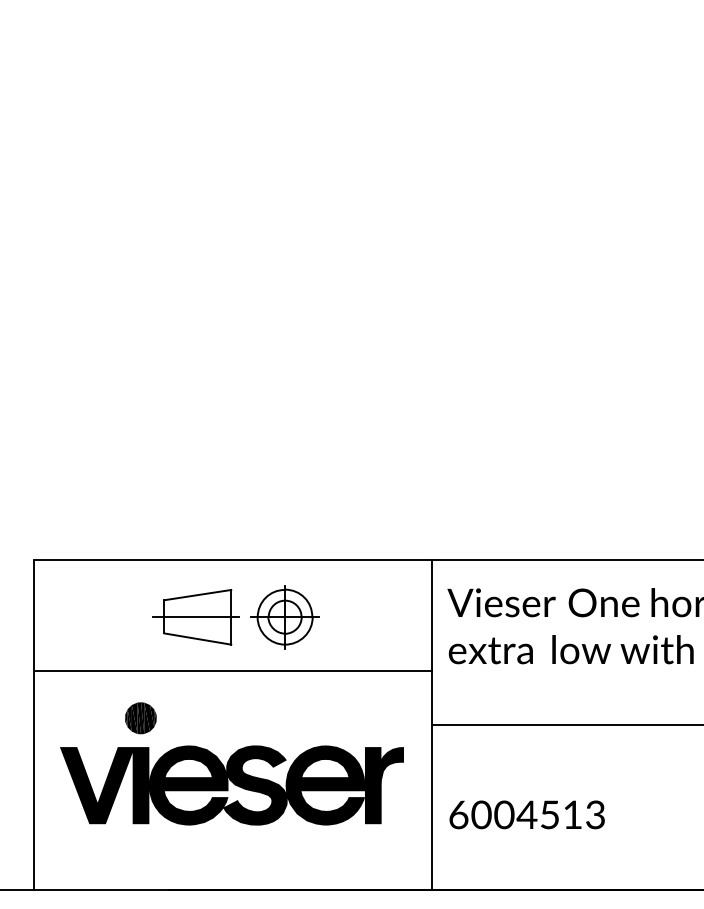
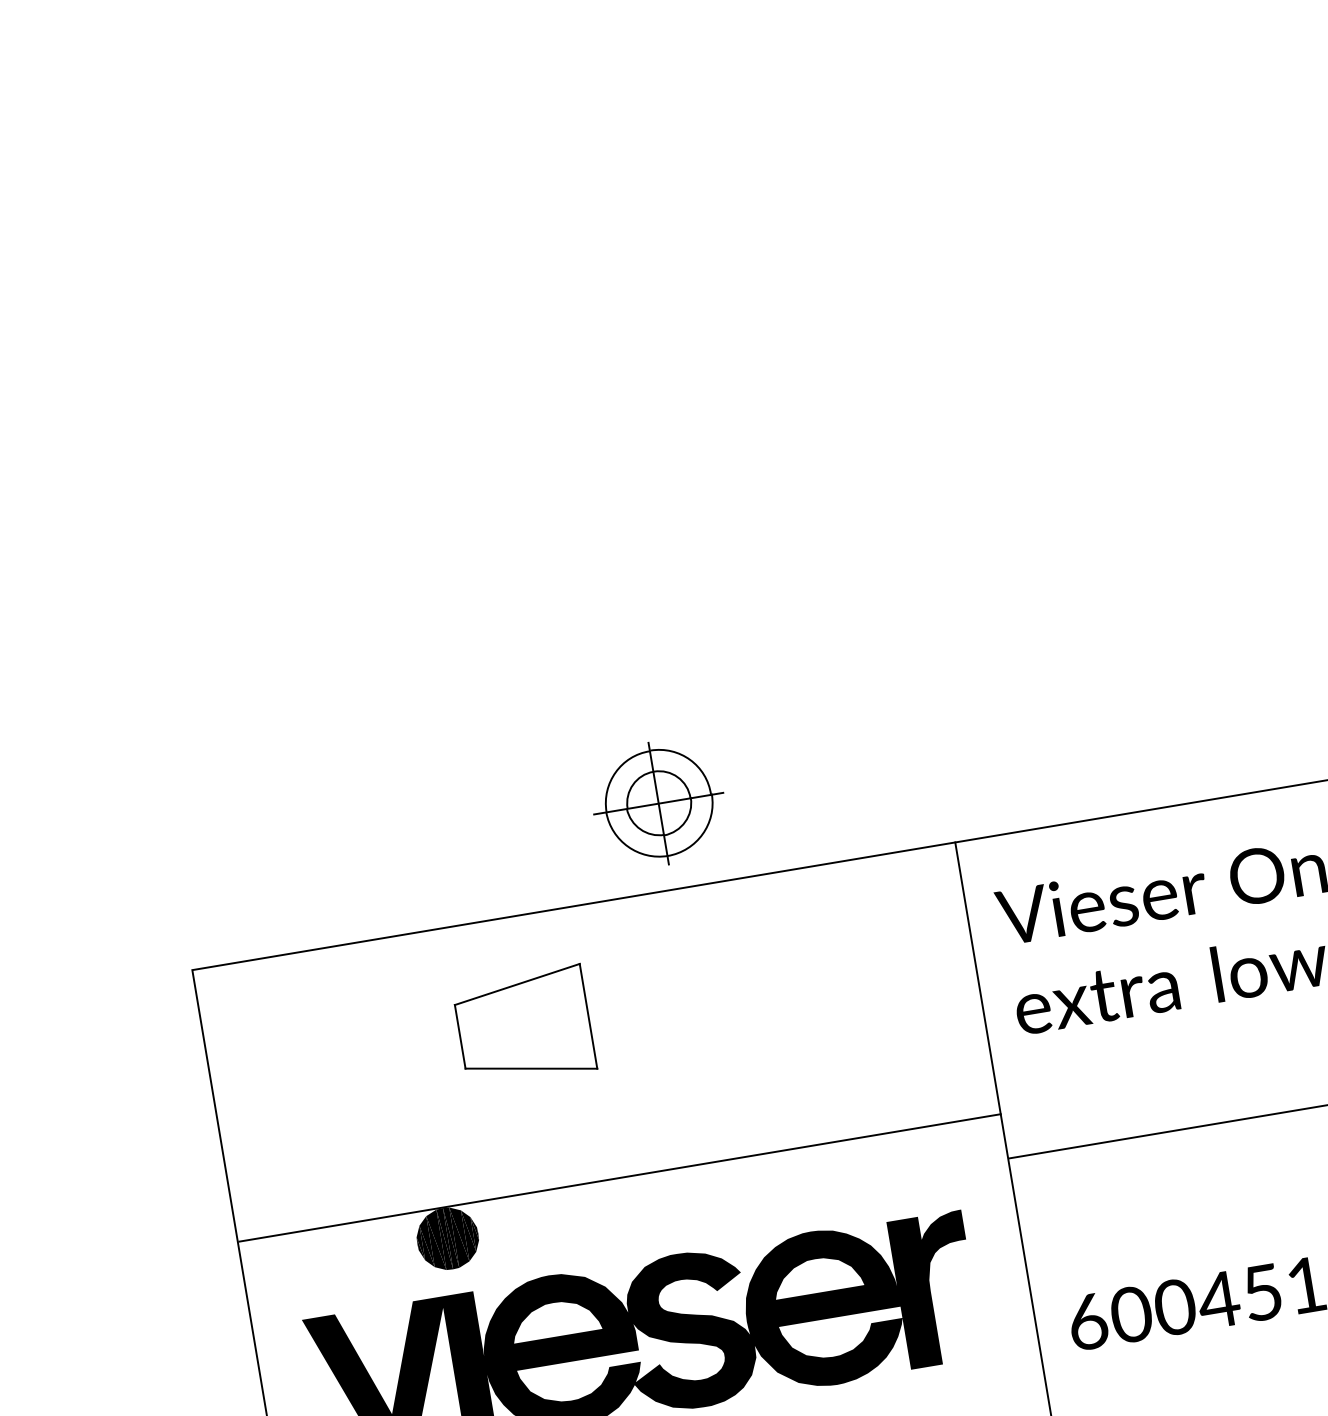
line: (195, 617) -> (520, 1028), removed
part: (284, 617) -> (657, 804), moved
line: (233, 671) -> (620, 1178), moved

